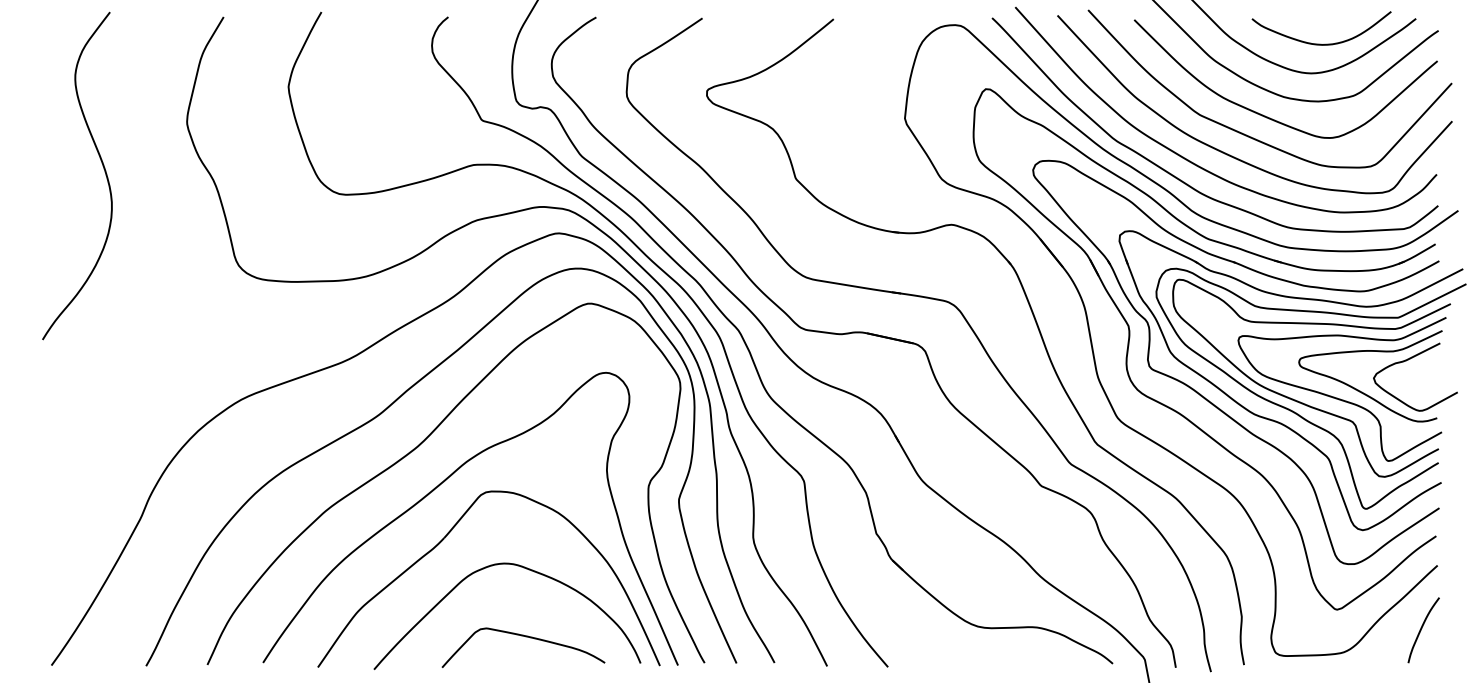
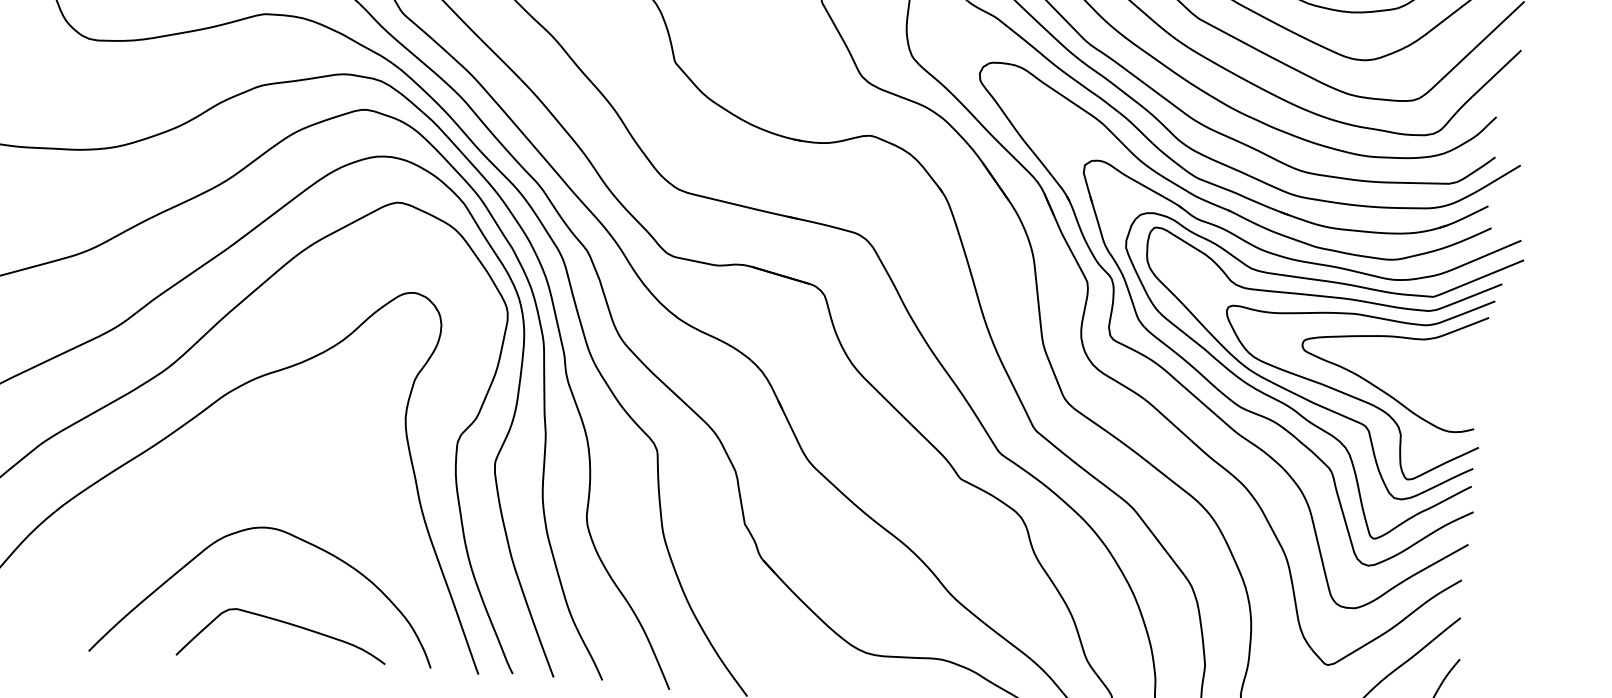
curve: (1408, 360) -> (1442, 352), removed
part: (445, 538) -> (192, 490), removed

